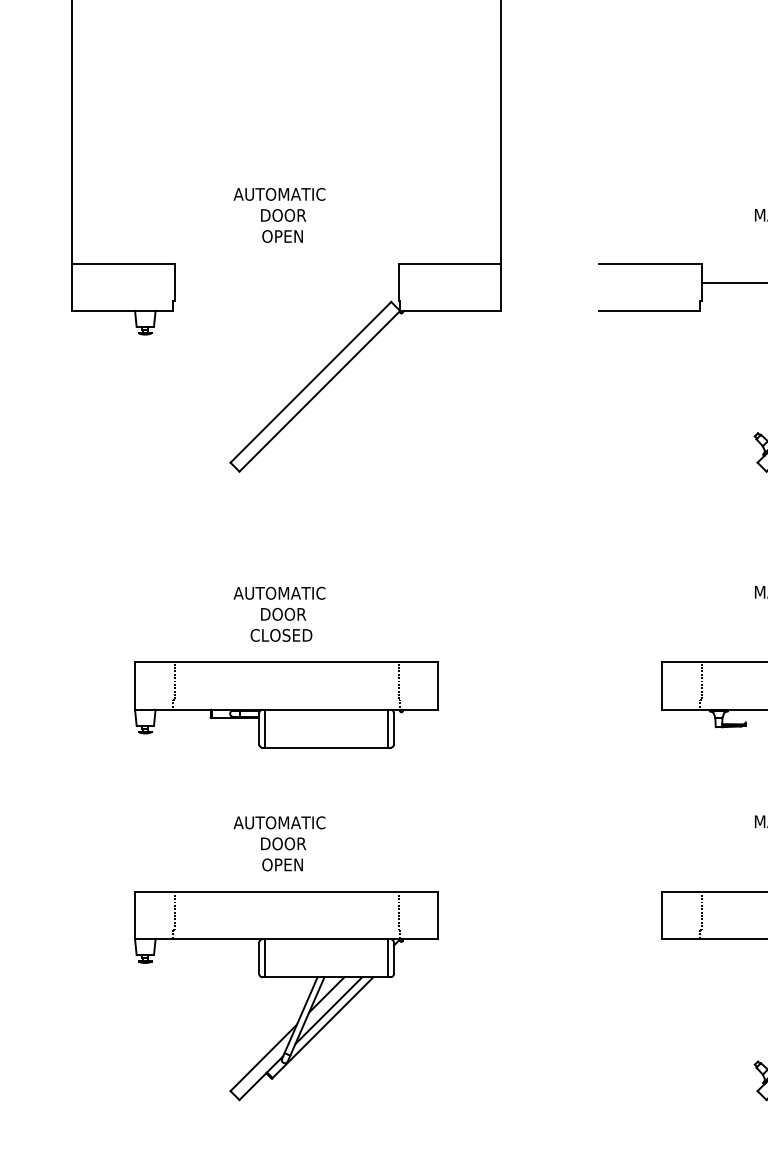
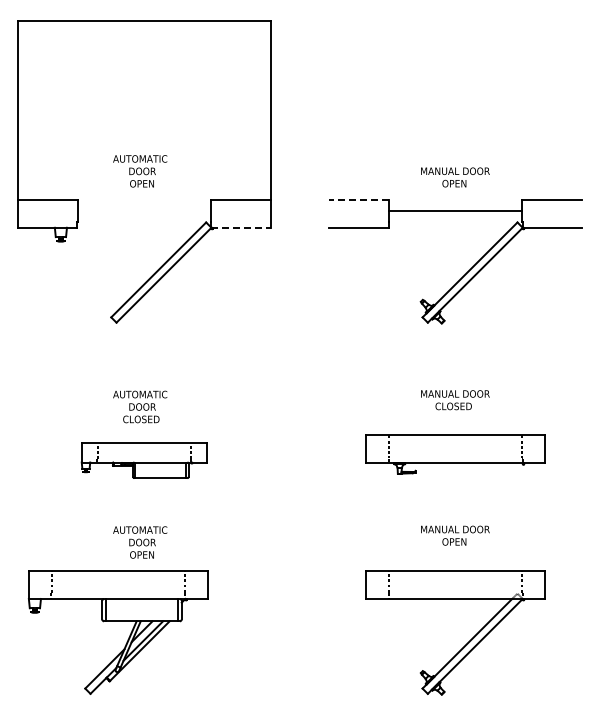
line: (649, 263) -> (358, 199), solid -> dashed
line: (451, 310) -> (241, 227), solid -> dashed
part: (286, 704) -> (144, 460), size x0.7
part: (285, 977) -> (117, 621), moved

